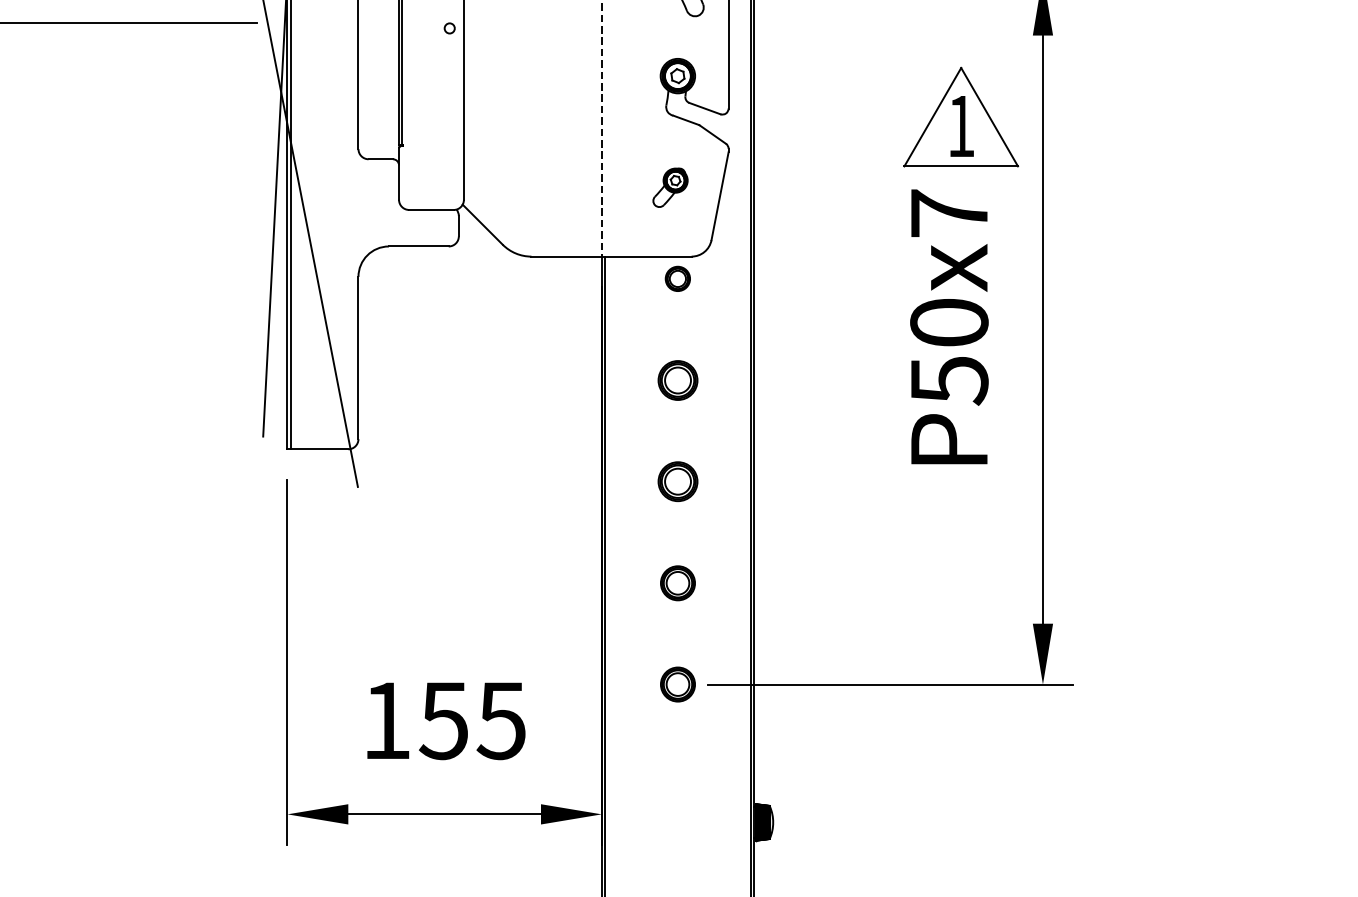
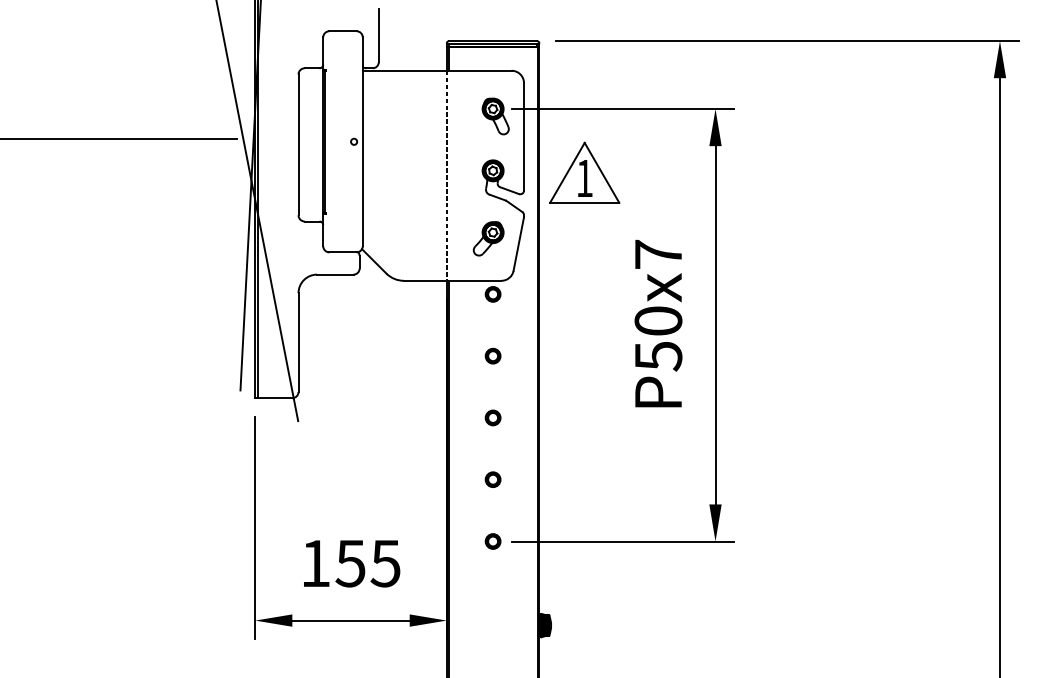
part: (960, 116) -> (584, 172), moved
part: (670, 187) -> (488, 238), size x1.43
part: (676, 379) -> (492, 355), size x0.62
part: (676, 480) -> (492, 417), size x0.62
part: (676, 582) -> (492, 479), size x0.71
part: (676, 684) -> (492, 541), size x0.71

